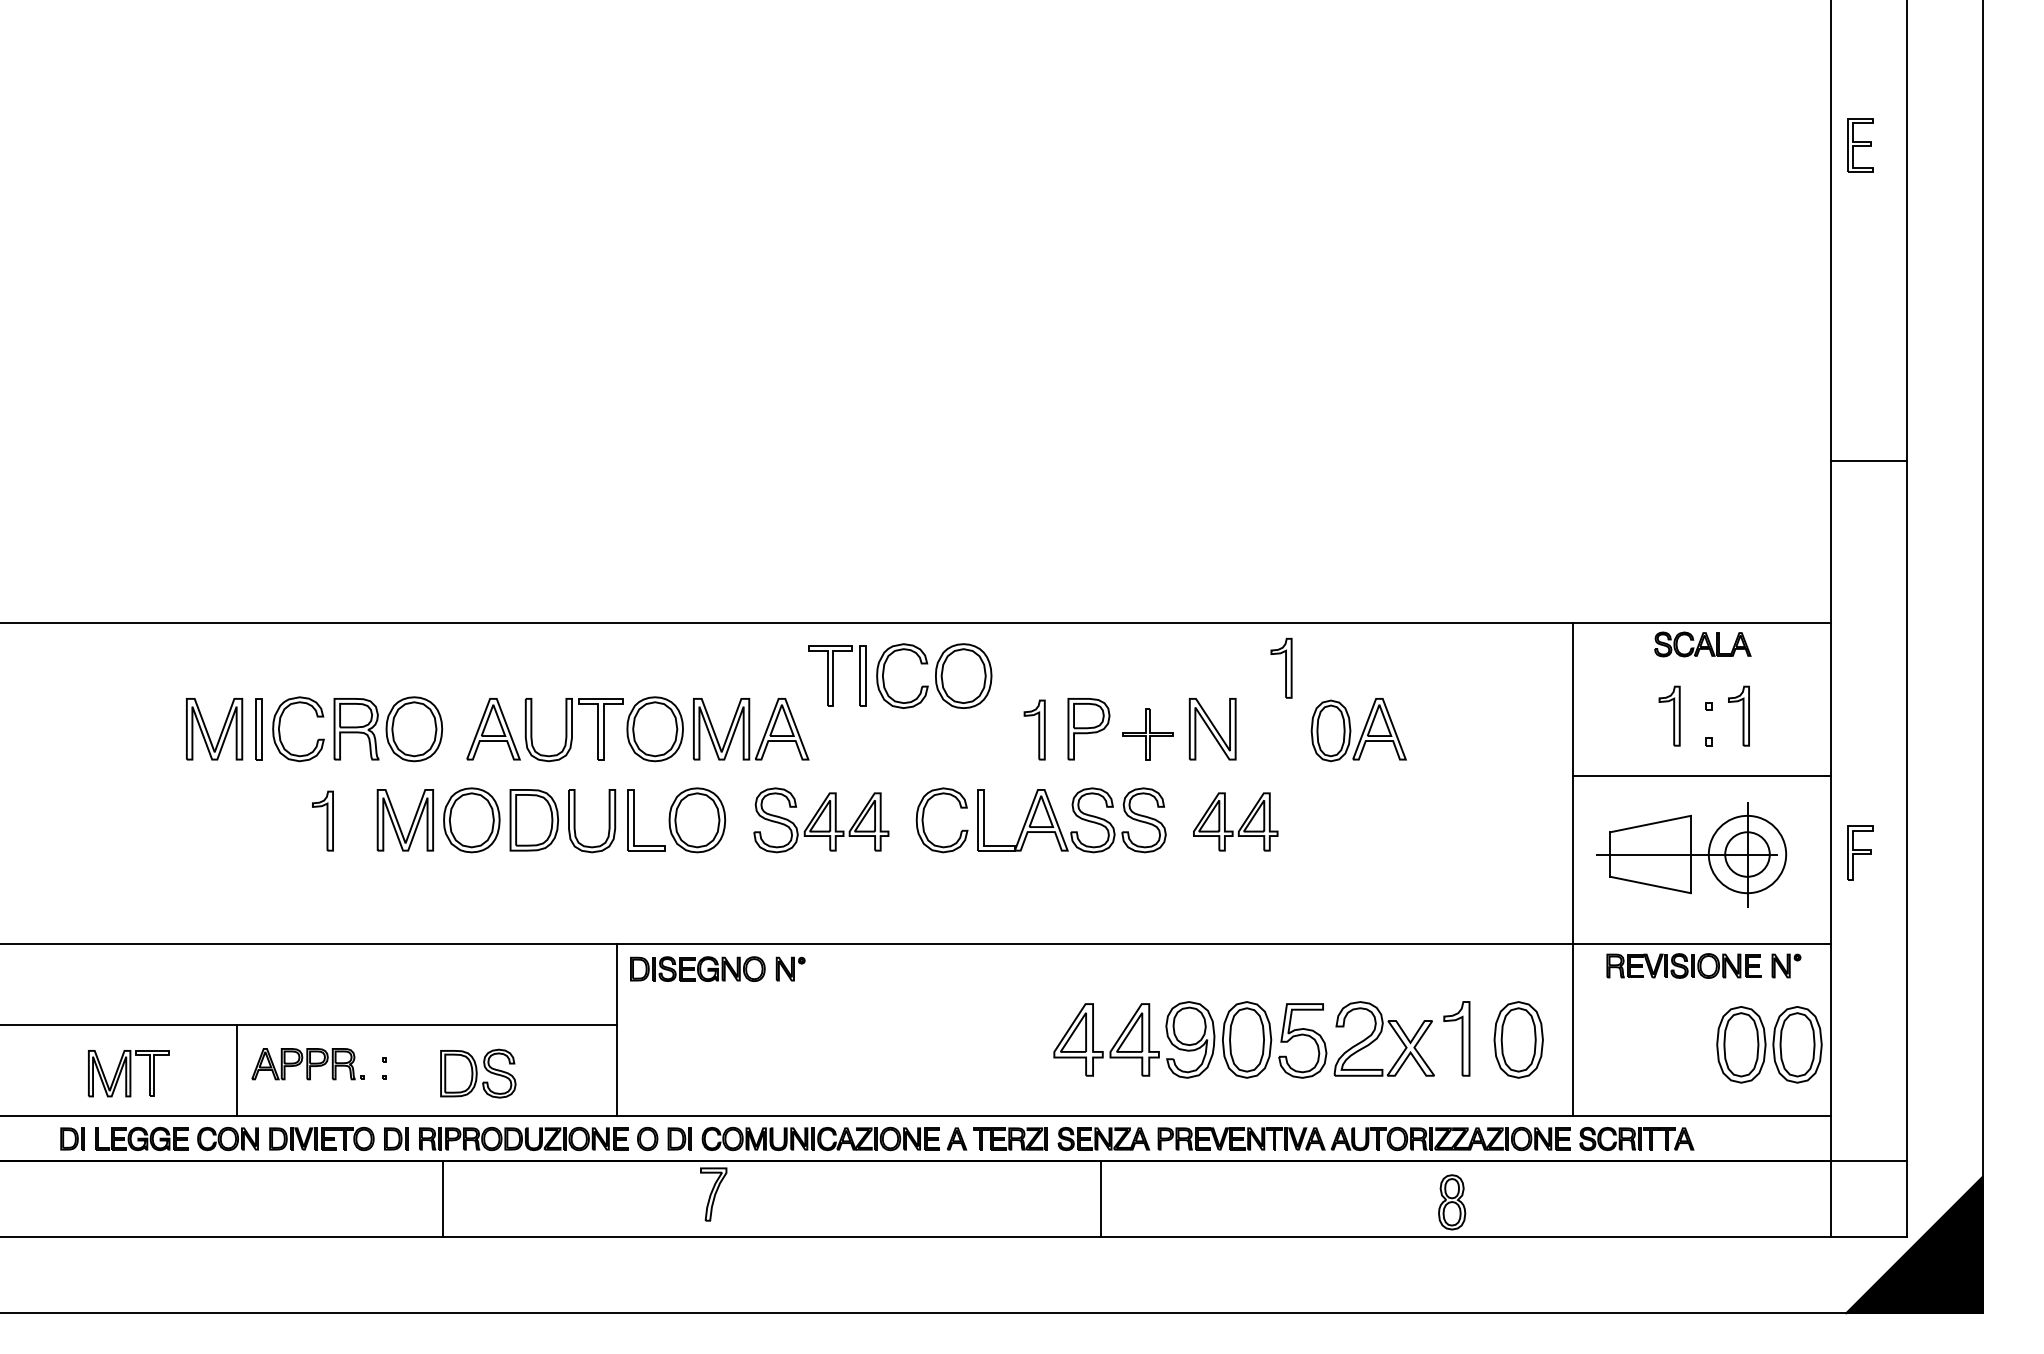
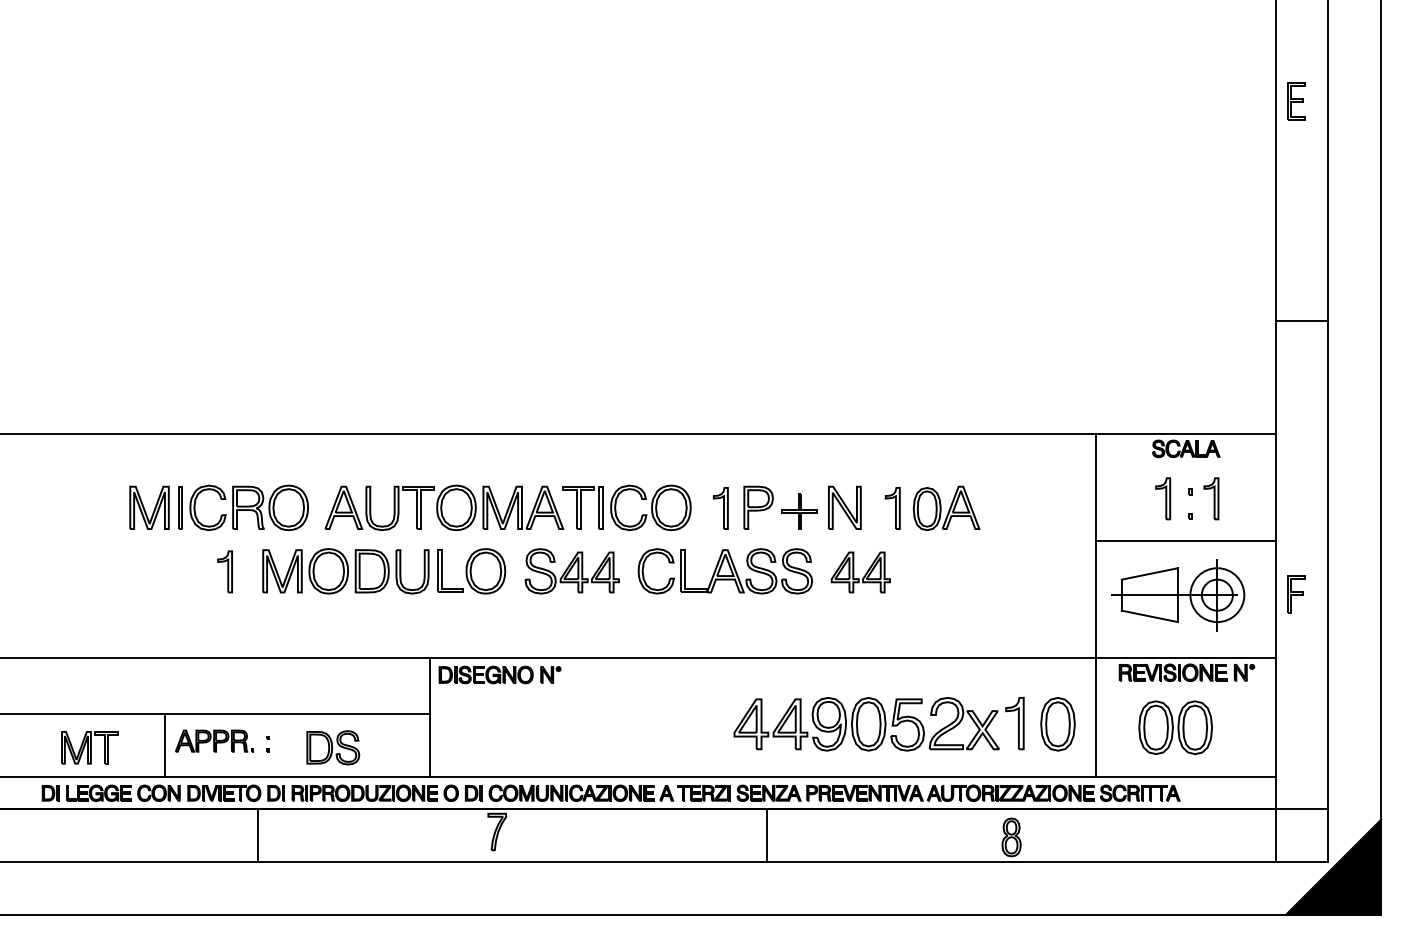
part: (1281, 668) -> (892, 508), moved
part: (884, 674) -> (616, 506), moved
part: (1769, 1044) -> (1175, 727), moved
line: (442, 1198) -> (257, 834), moved

